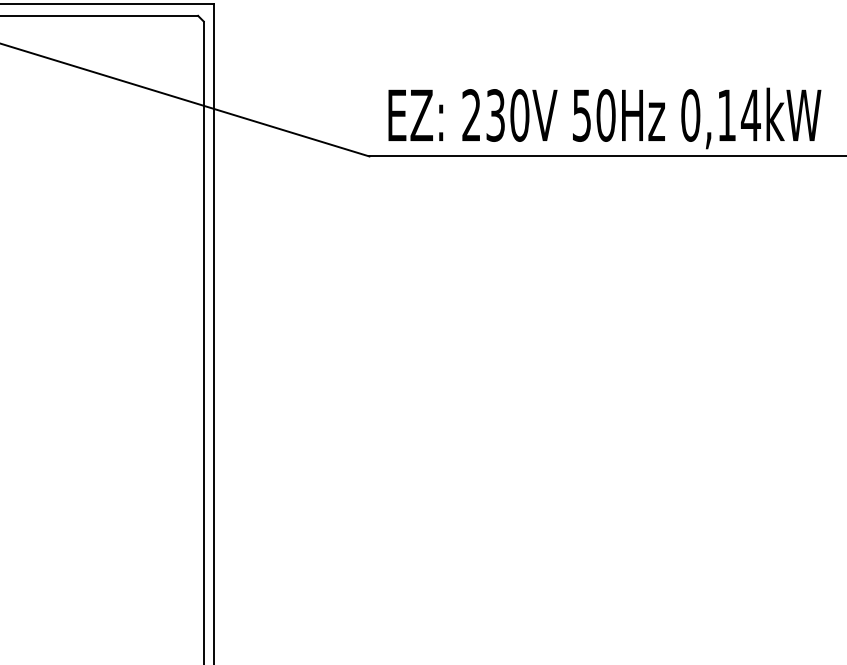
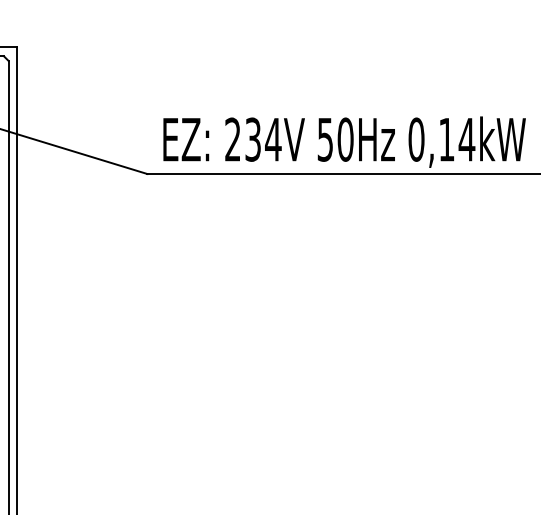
text: (519, 115) -> (273, 139), 230V -> 234V

